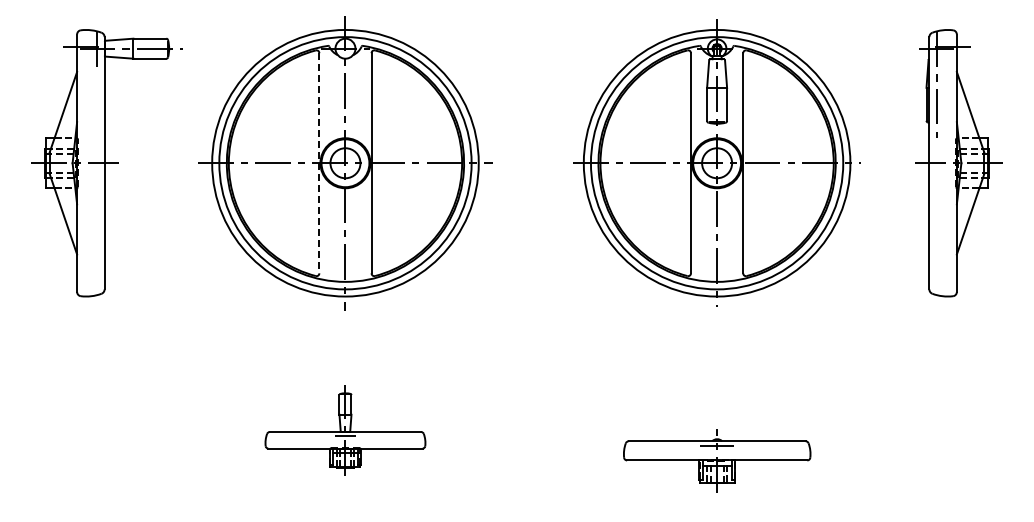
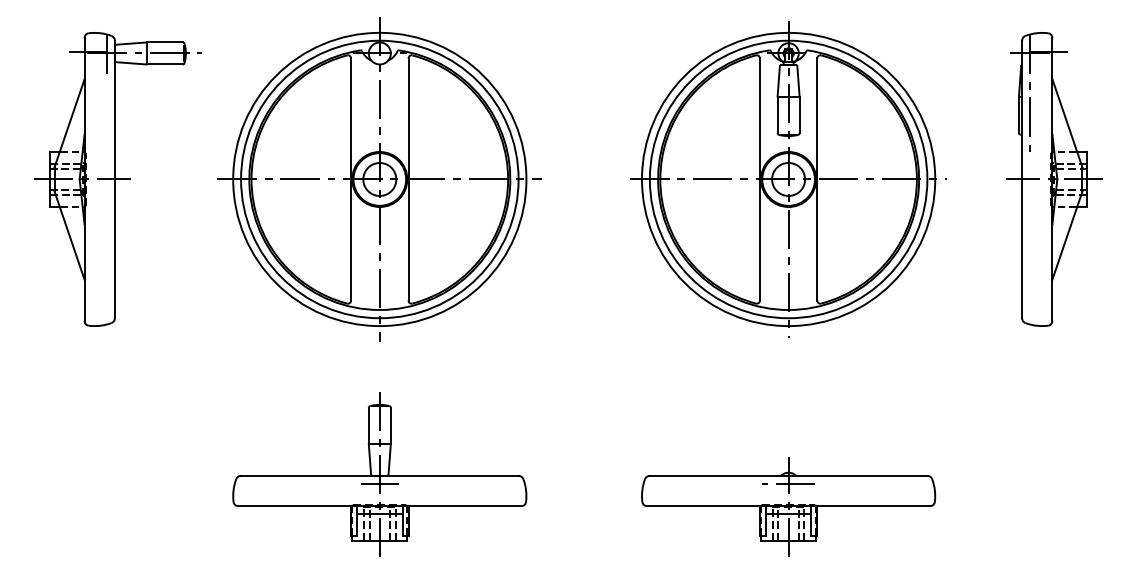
line: (319, 163) -> (351, 179), dashed -> solid
part: (345, 430) -> (379, 473), size x1.67
part: (717, 460) -> (789, 506), size x1.43

